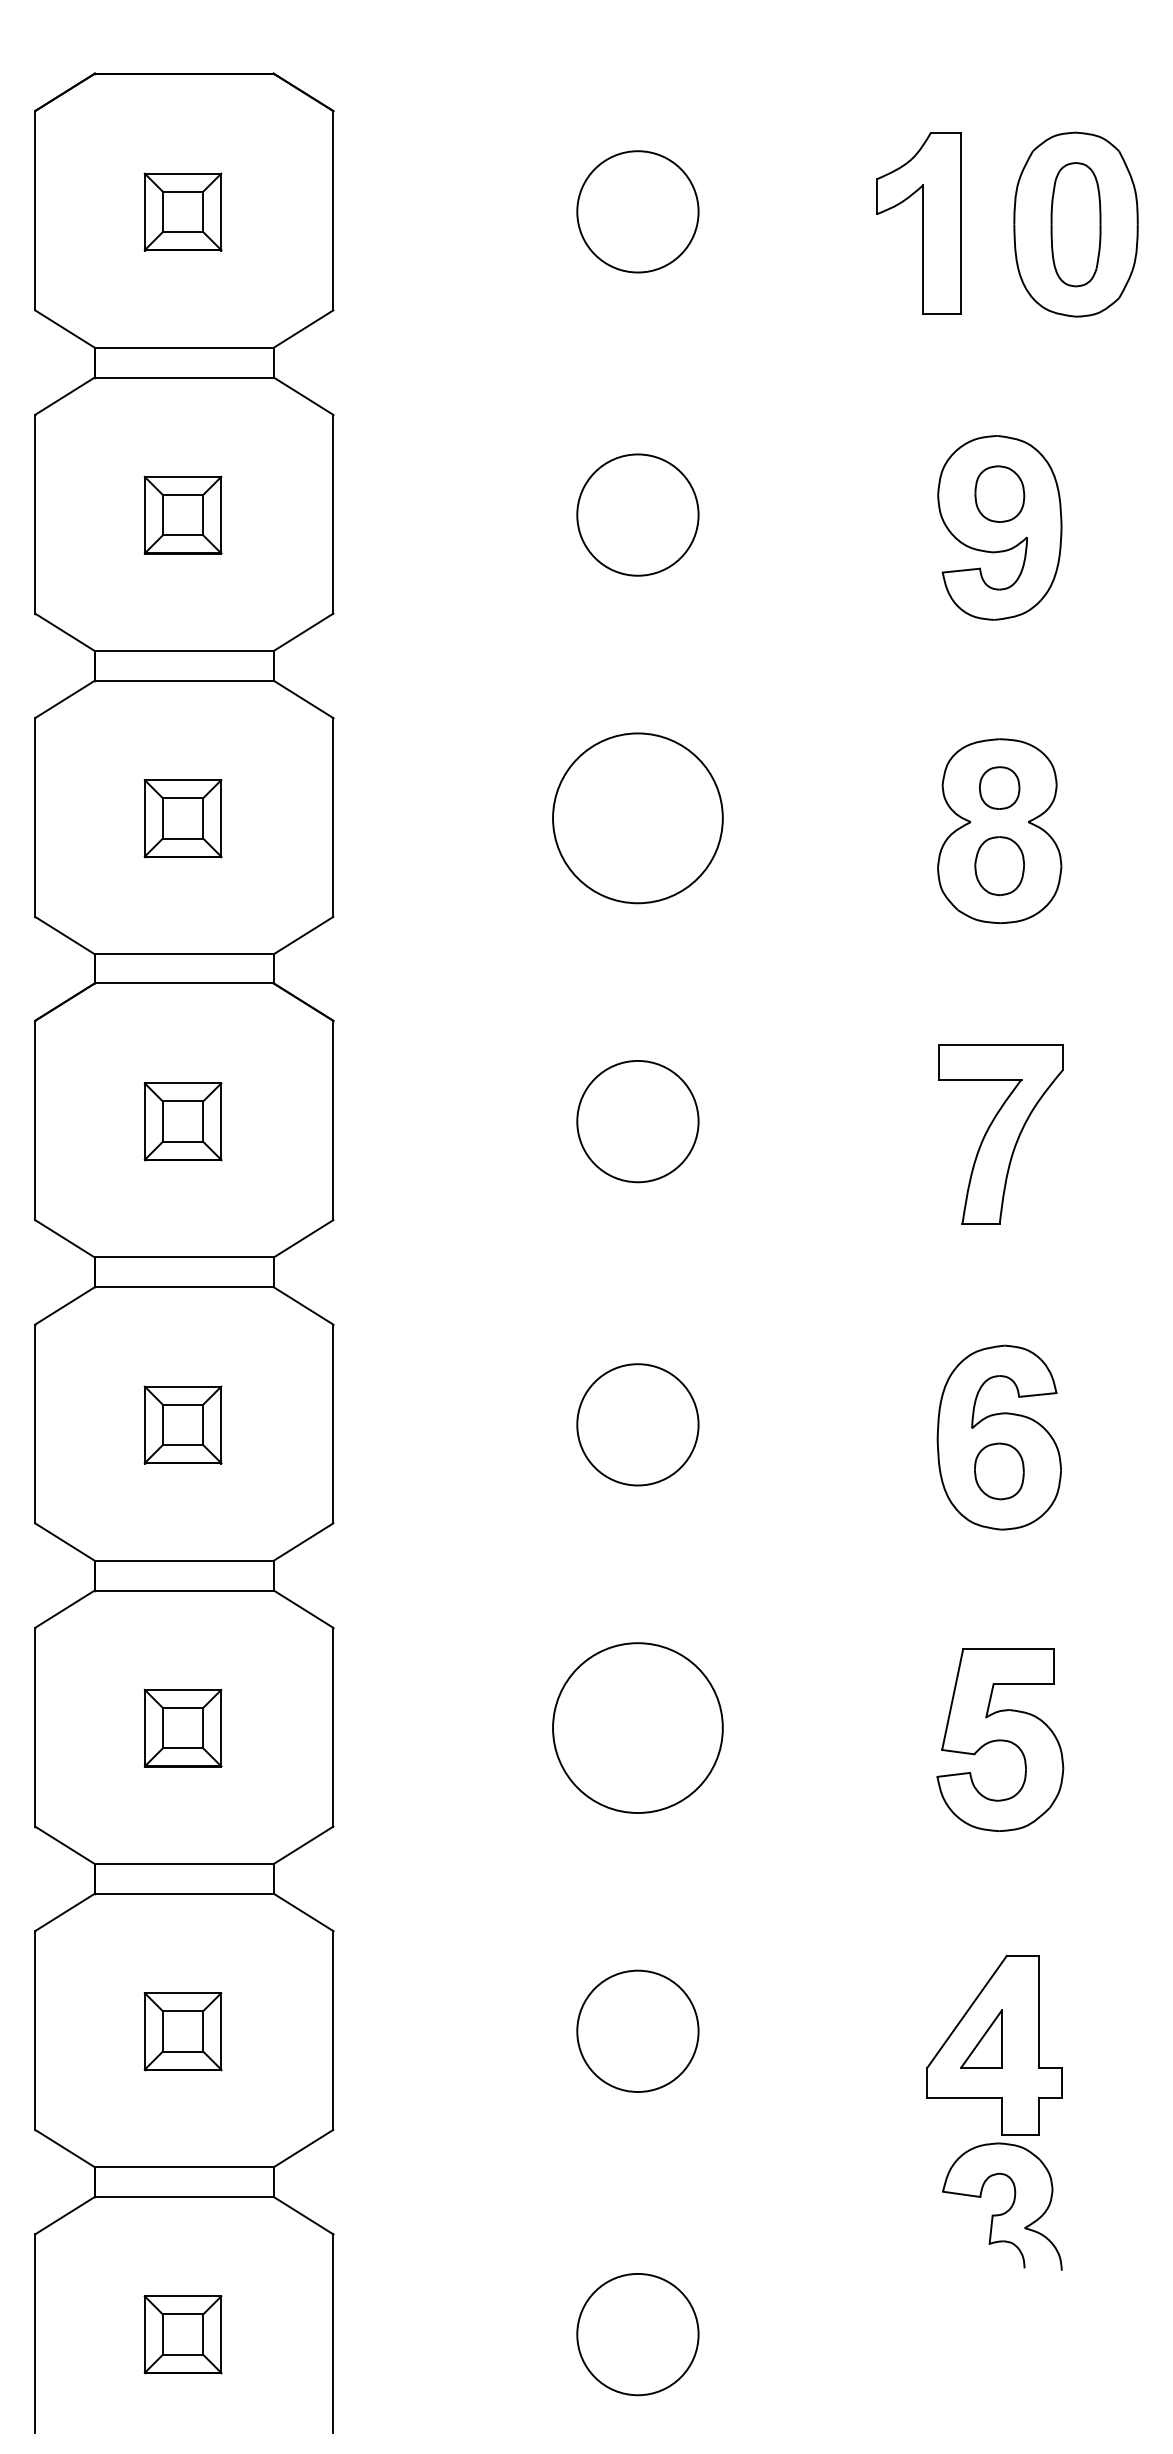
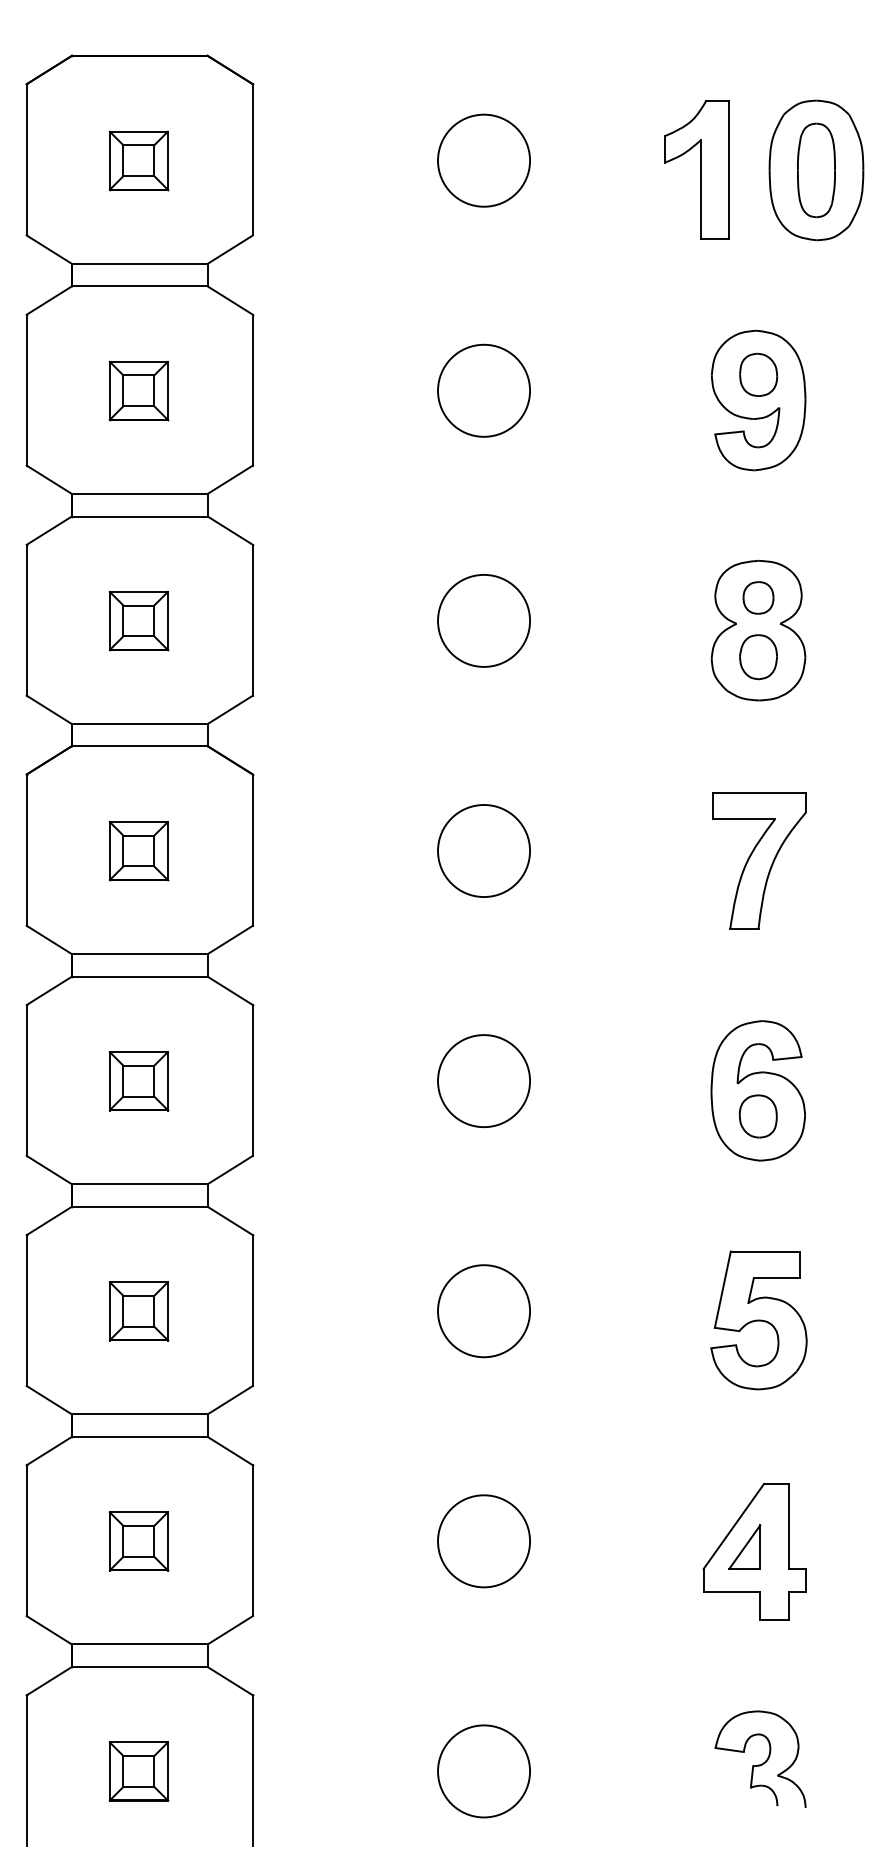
circle: (637, 818) -> (483, 621), size x0.71
circle: (637, 1727) -> (483, 1310), size x0.71
part: (1002, 2206) -> (760, 1759), moved

